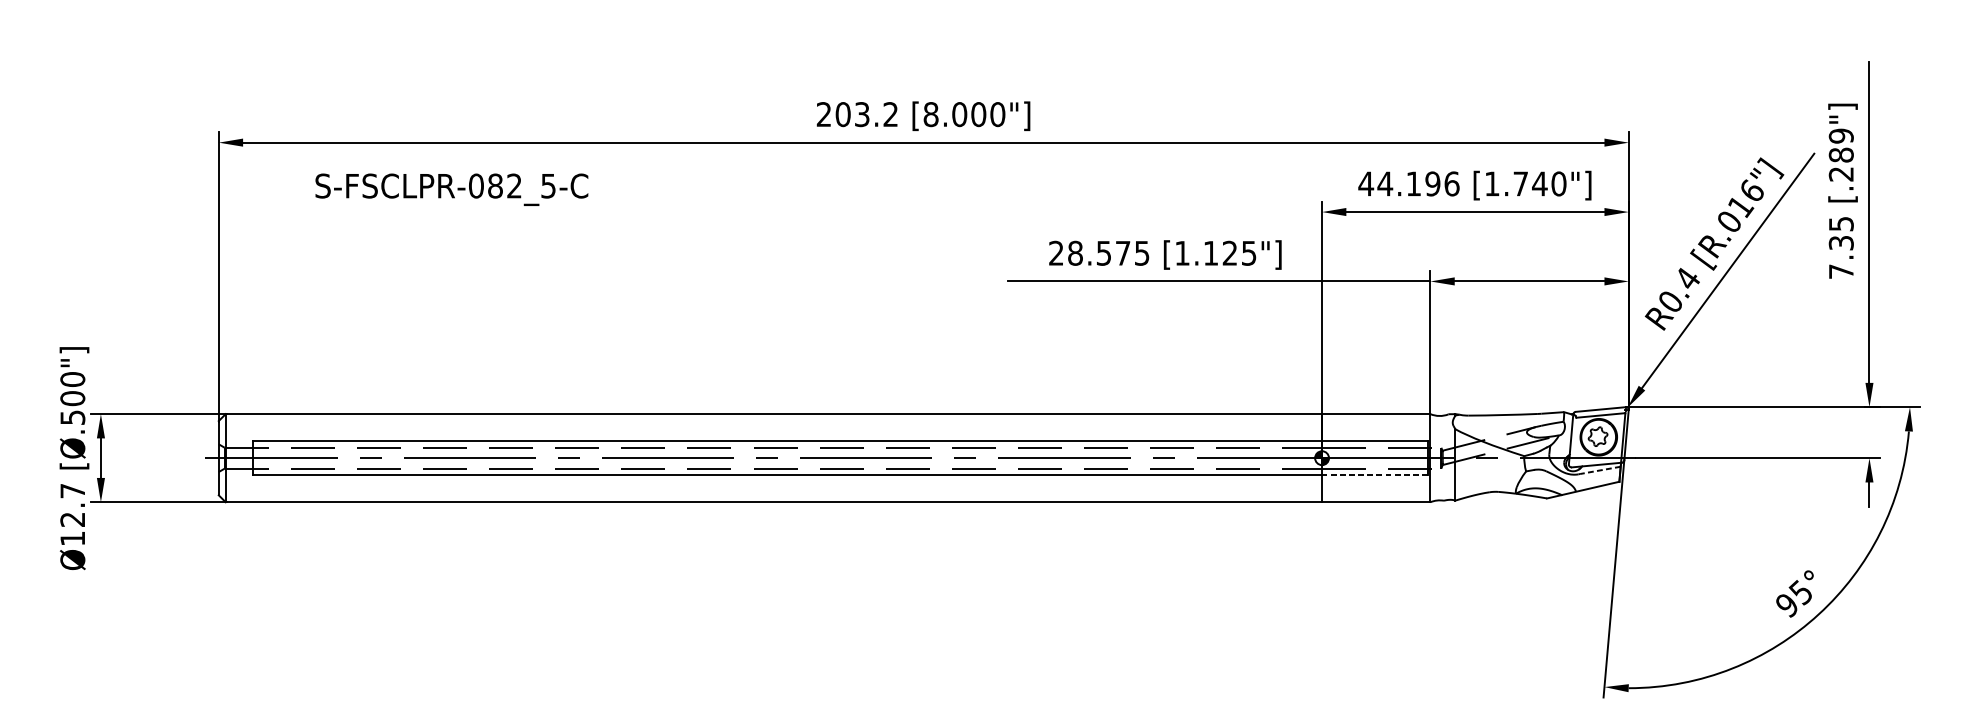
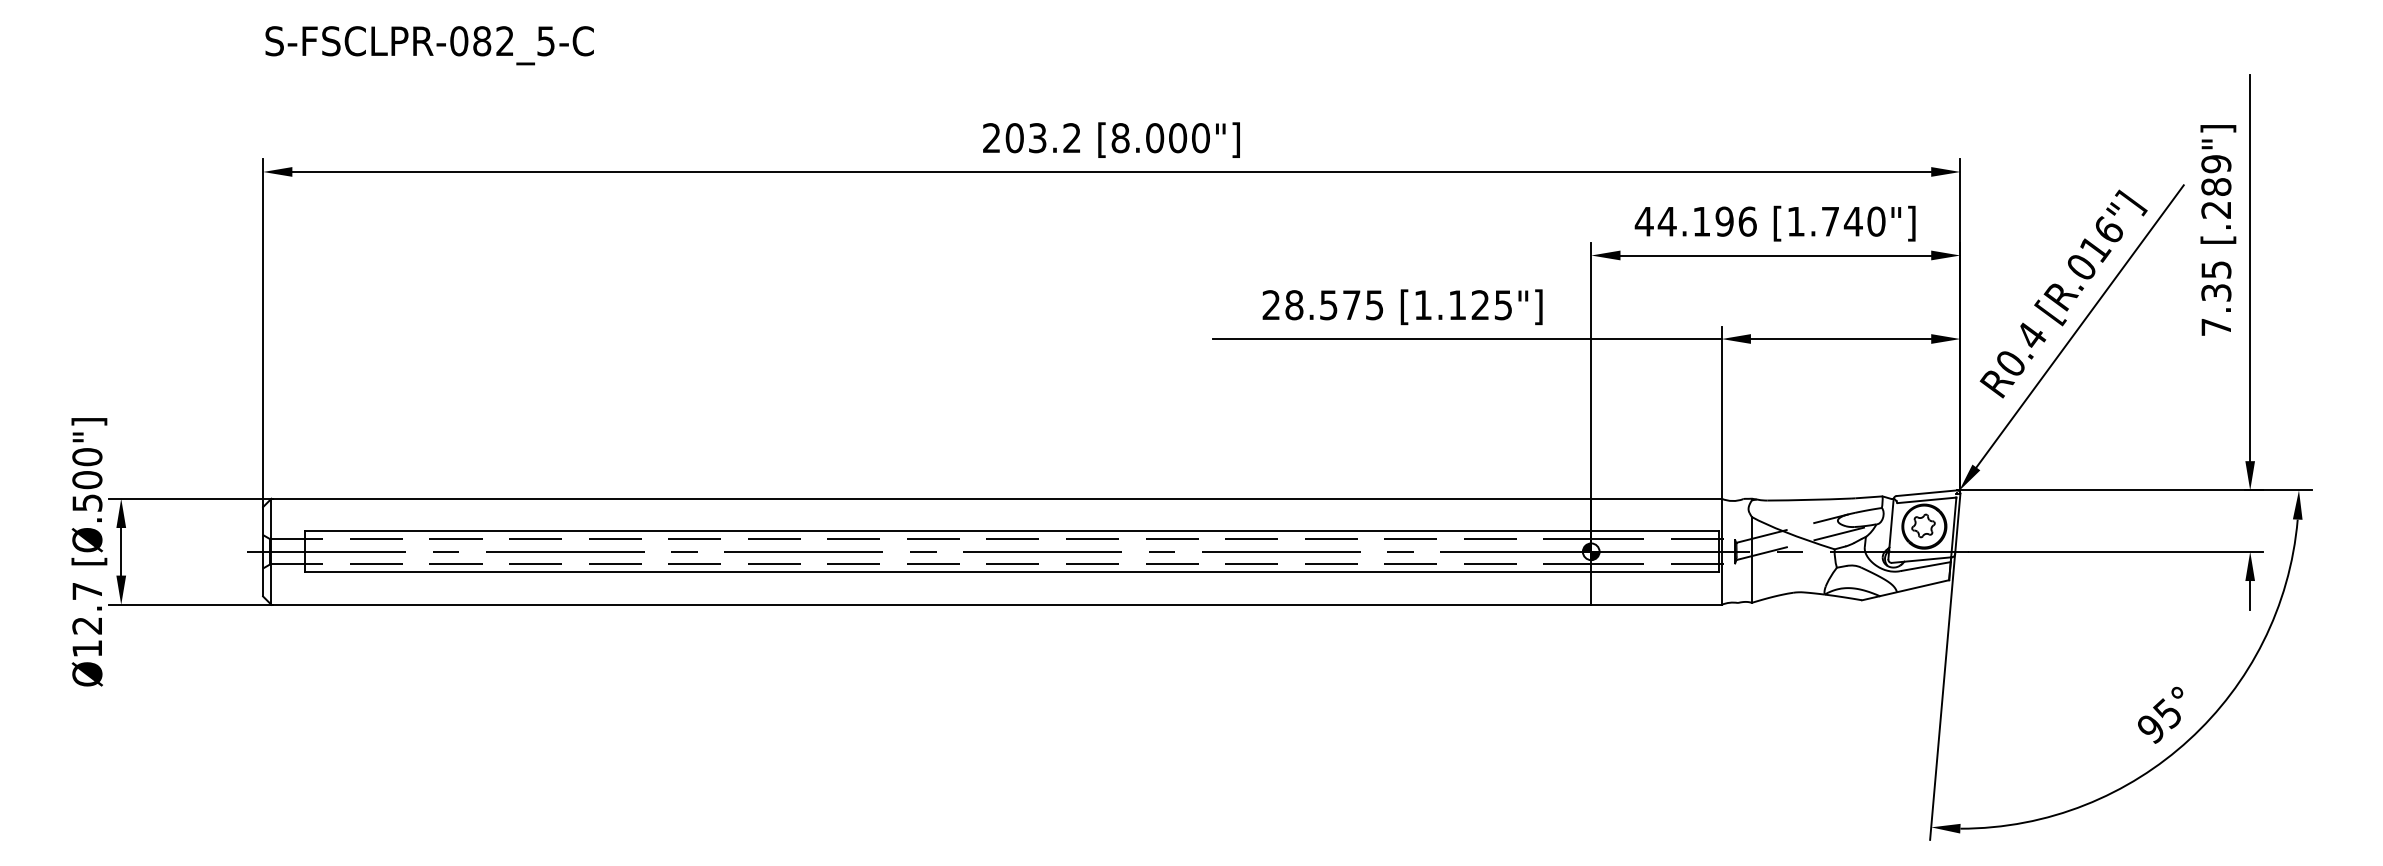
text: (451, 189) -> (429, 45), moved
line: (1600, 470) -> (1926, 566), dashed -> solid
line: (1374, 475) -> (1654, 572), dashed -> solid

